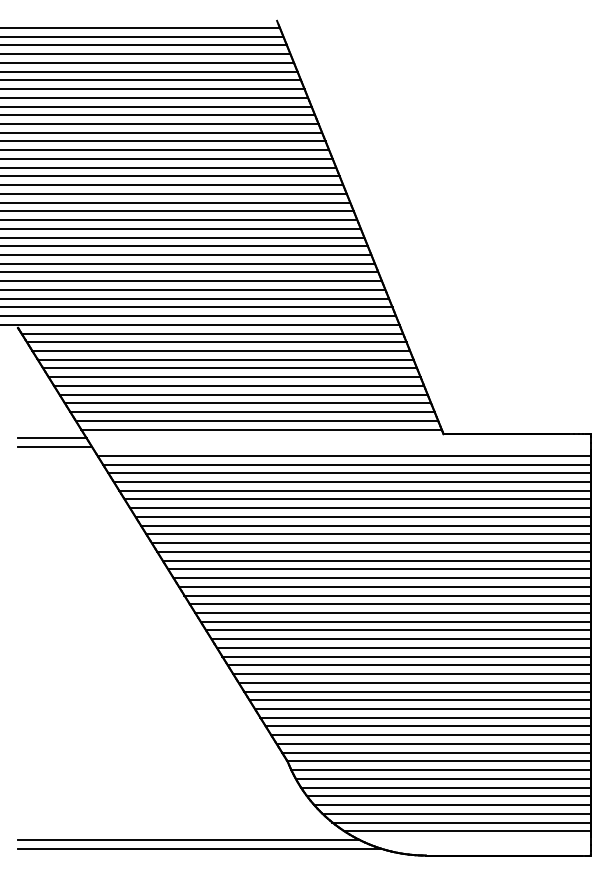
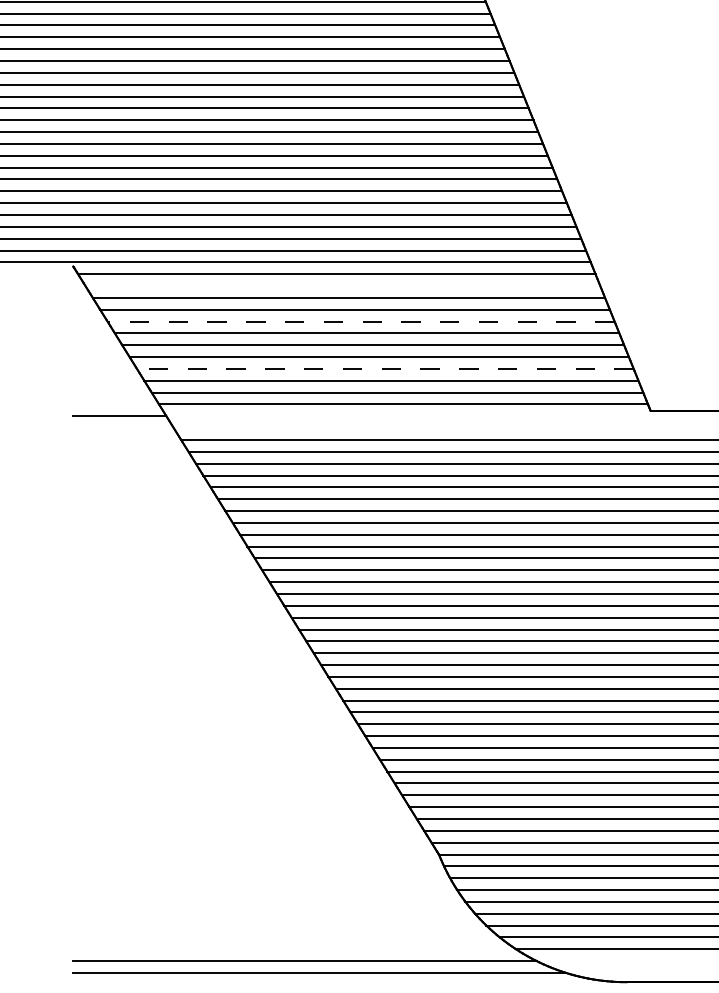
line: (216, 342) -> (342, 286), removed
line: (230, 368) -> (361, 321), solid -> dashed
line: (247, 403) -> (384, 369), solid -> dashed
line: (55, 447) -> (124, 428), removed

